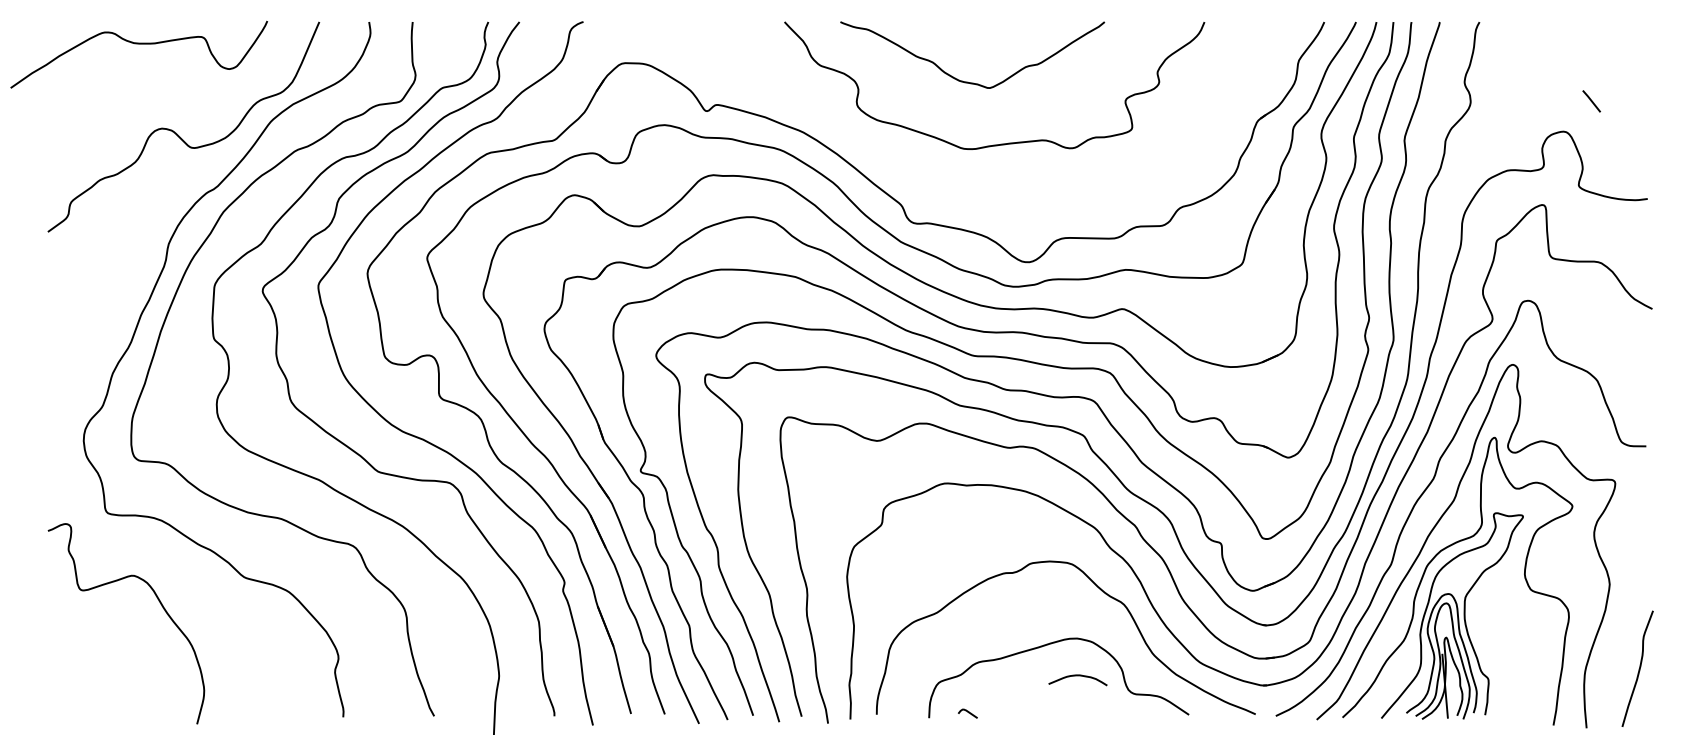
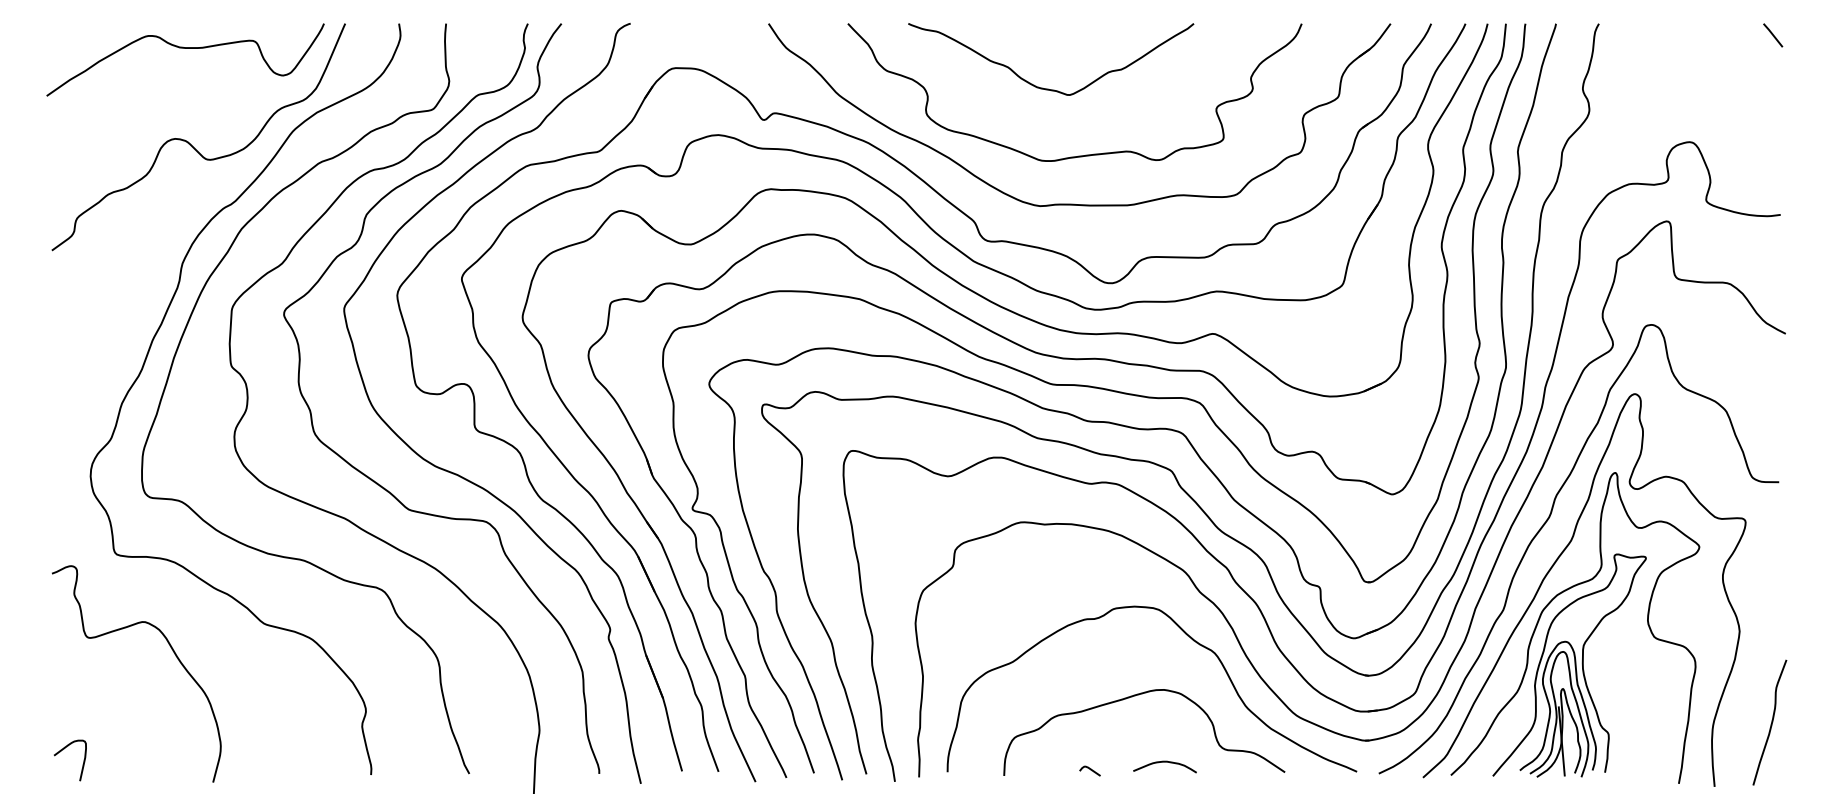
curve: (139, 44) -> (185, 48), moved
line: (1592, 101) -> (1773, 35), moved
part: (994, 188) -> (1074, 203), added
curve: (1077, 676) -> (1164, 762), moved
curve: (59, 693) -> (64, 749), added
curve: (967, 712) -> (1089, 769), moved

